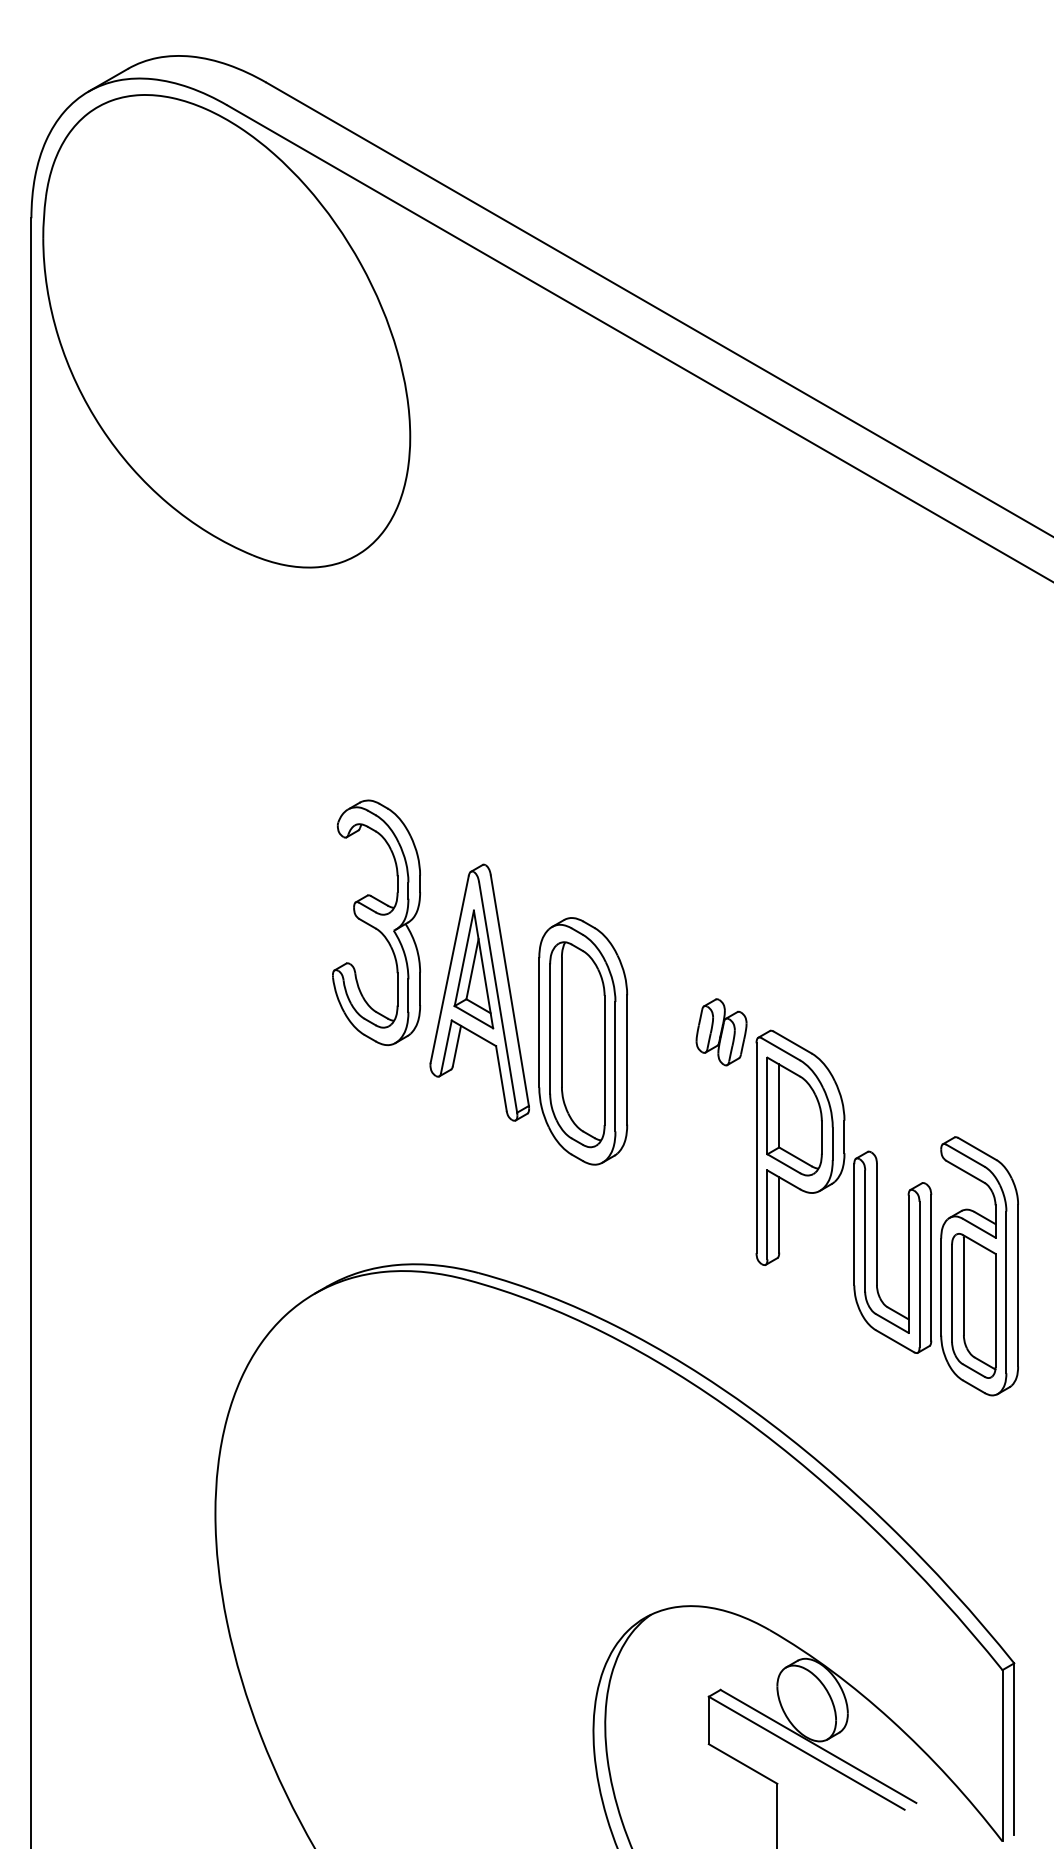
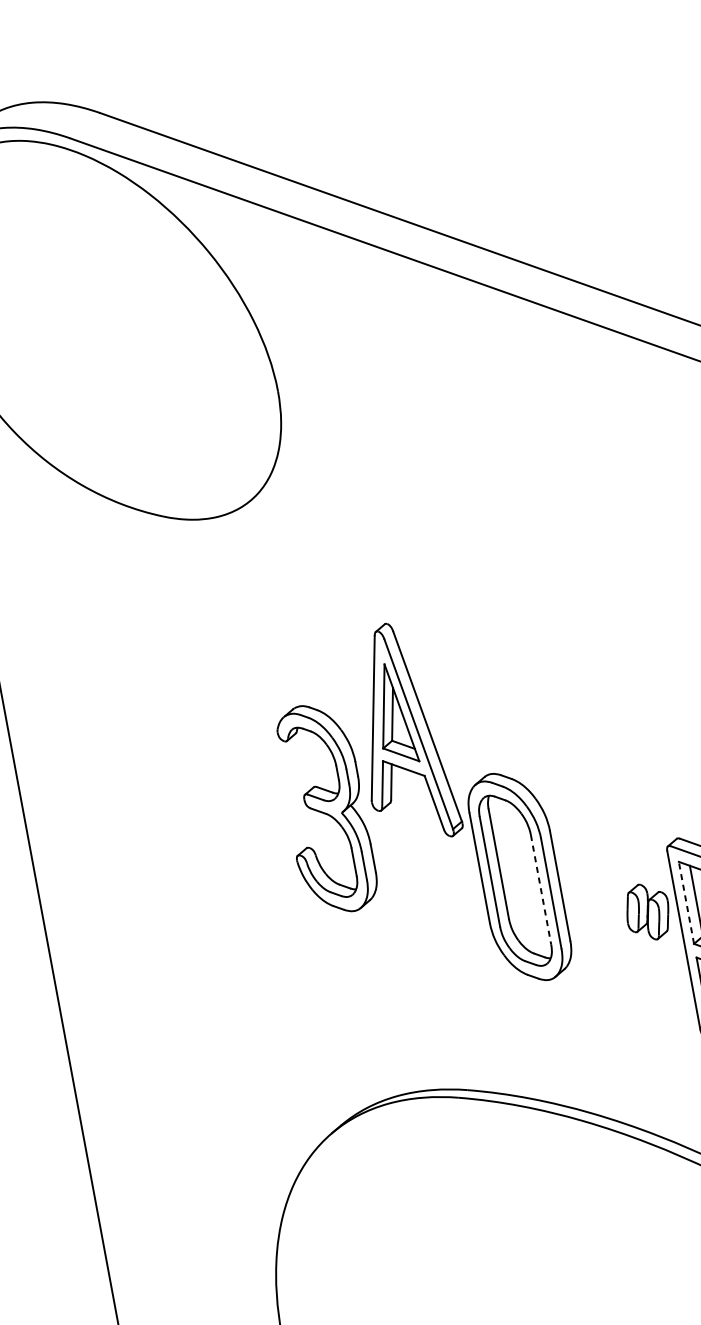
part: (479, 992) -> (402, 733), moved
part: (721, 1032) -> (647, 912), moved
line: (604, 1060) -> (540, 889), solid -> dashed
line: (767, 1105) -> (686, 902), solid -> dashed

